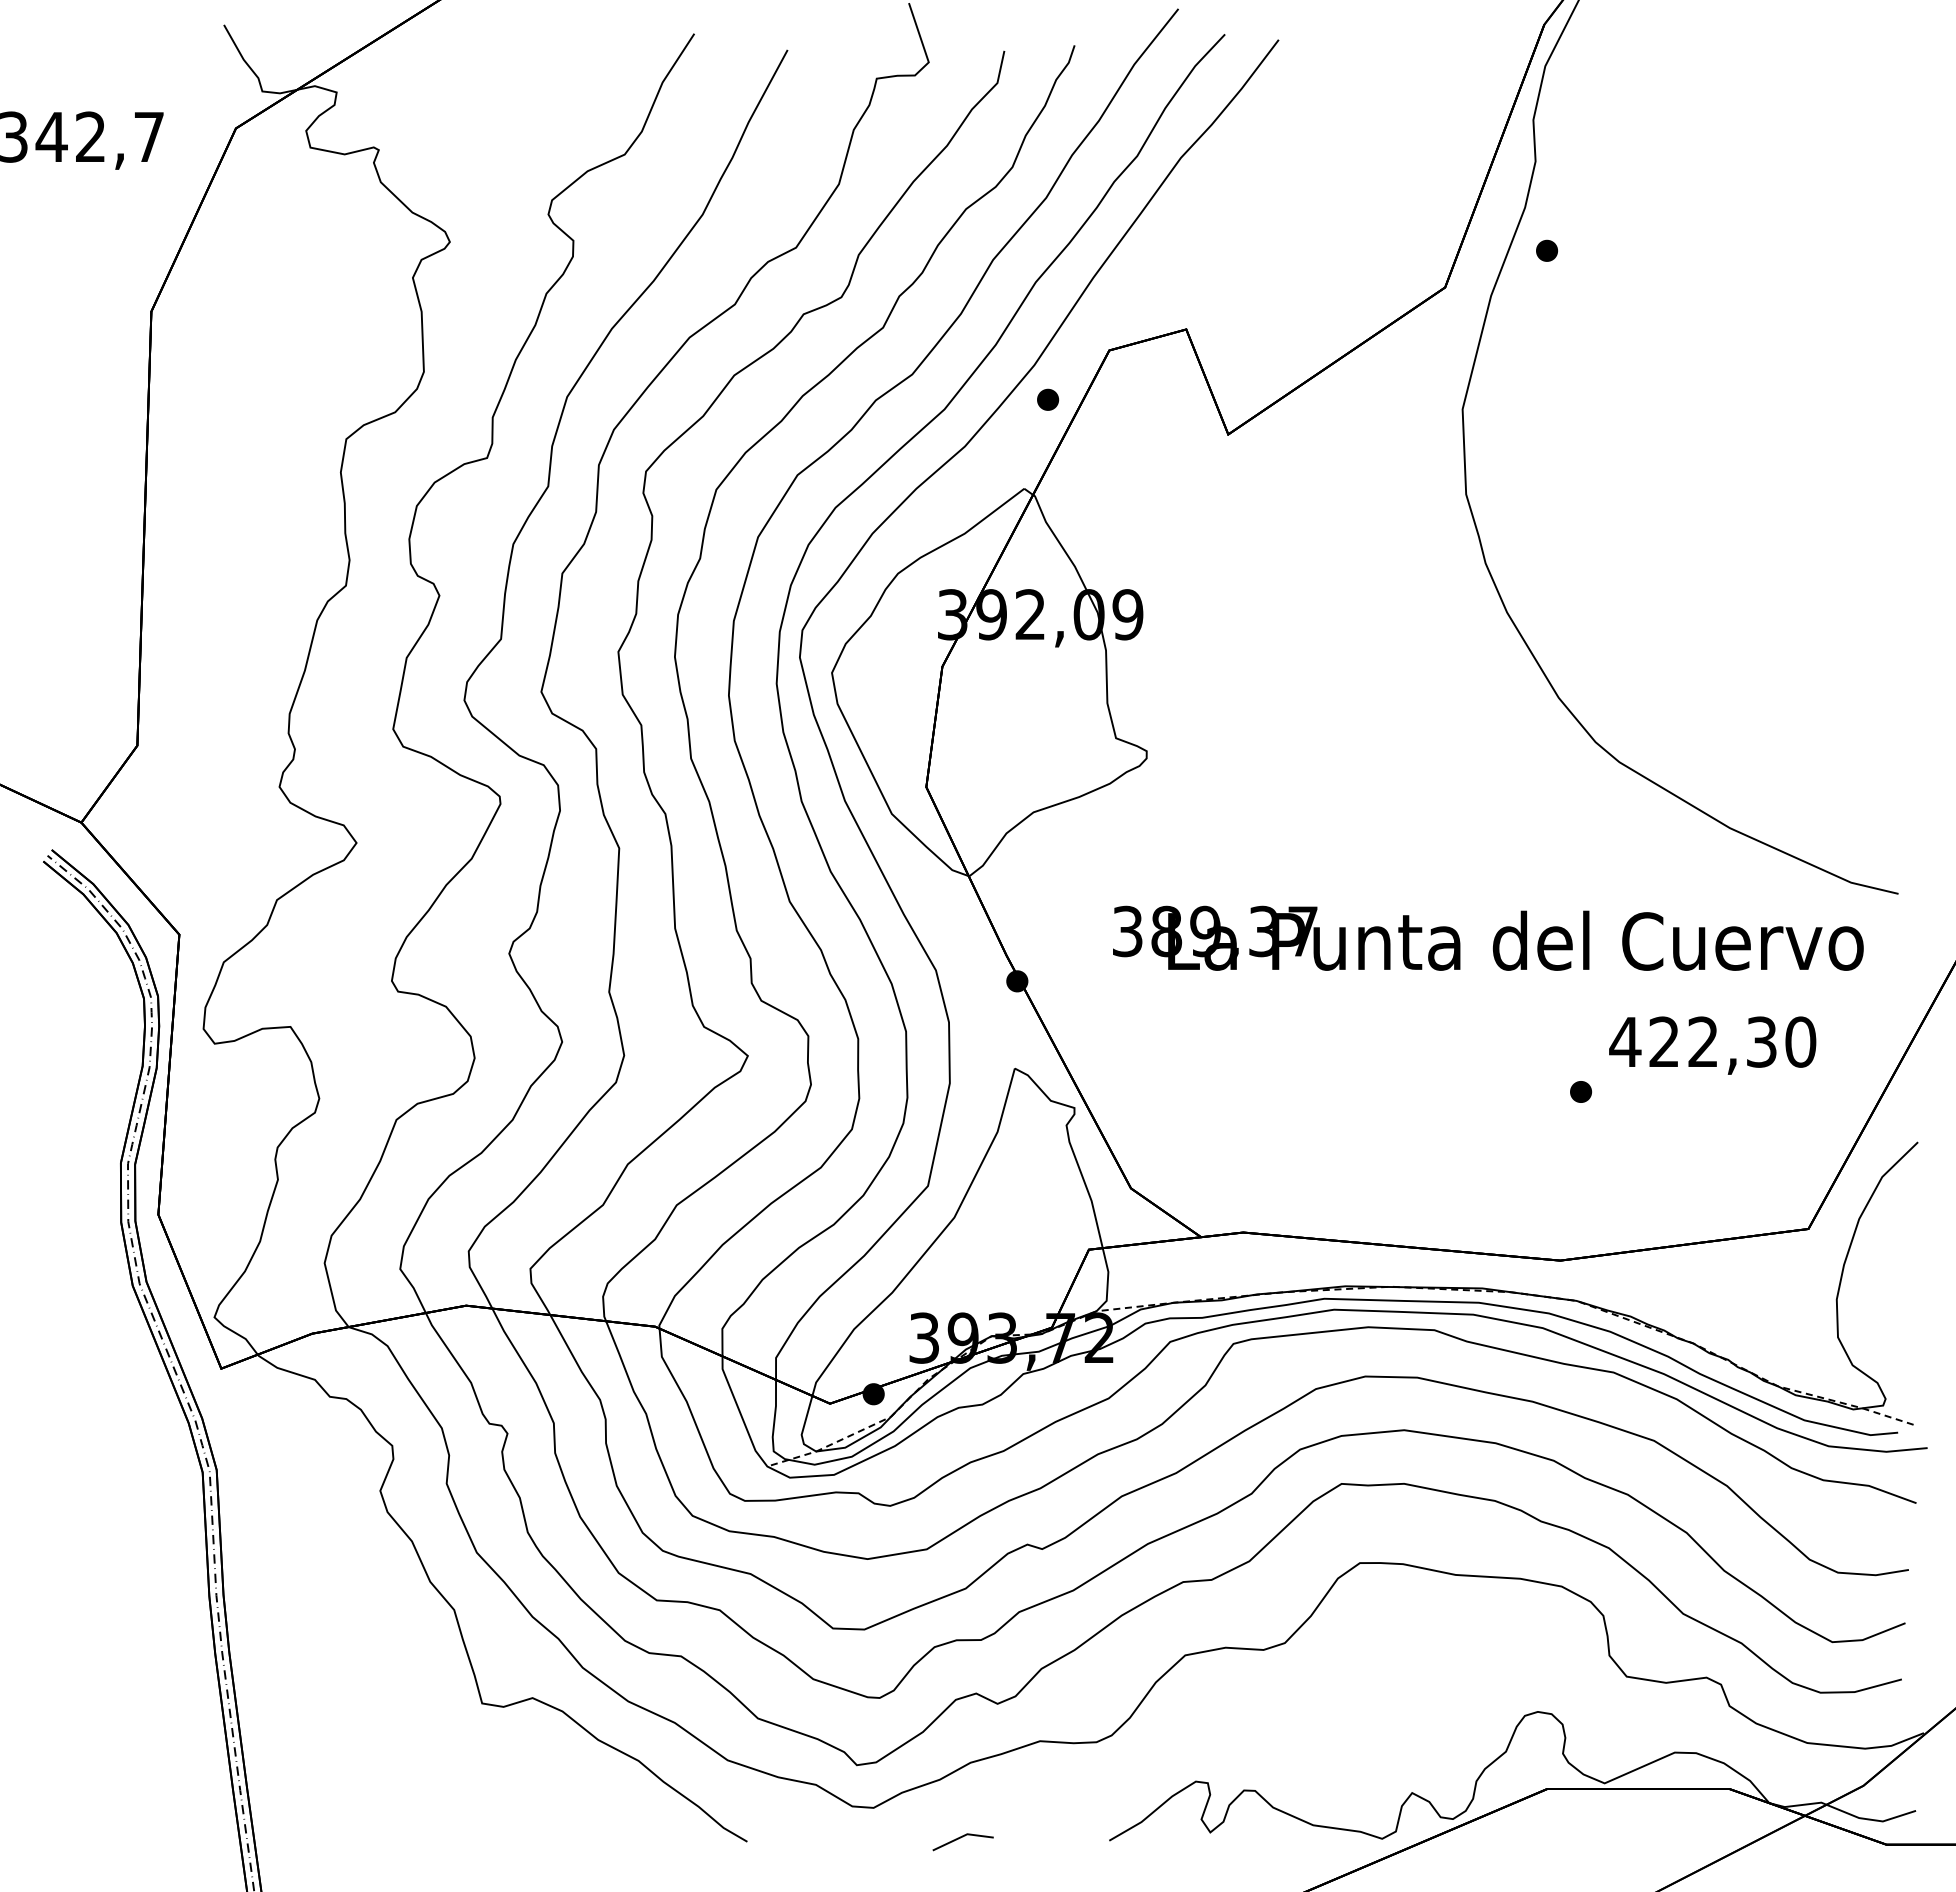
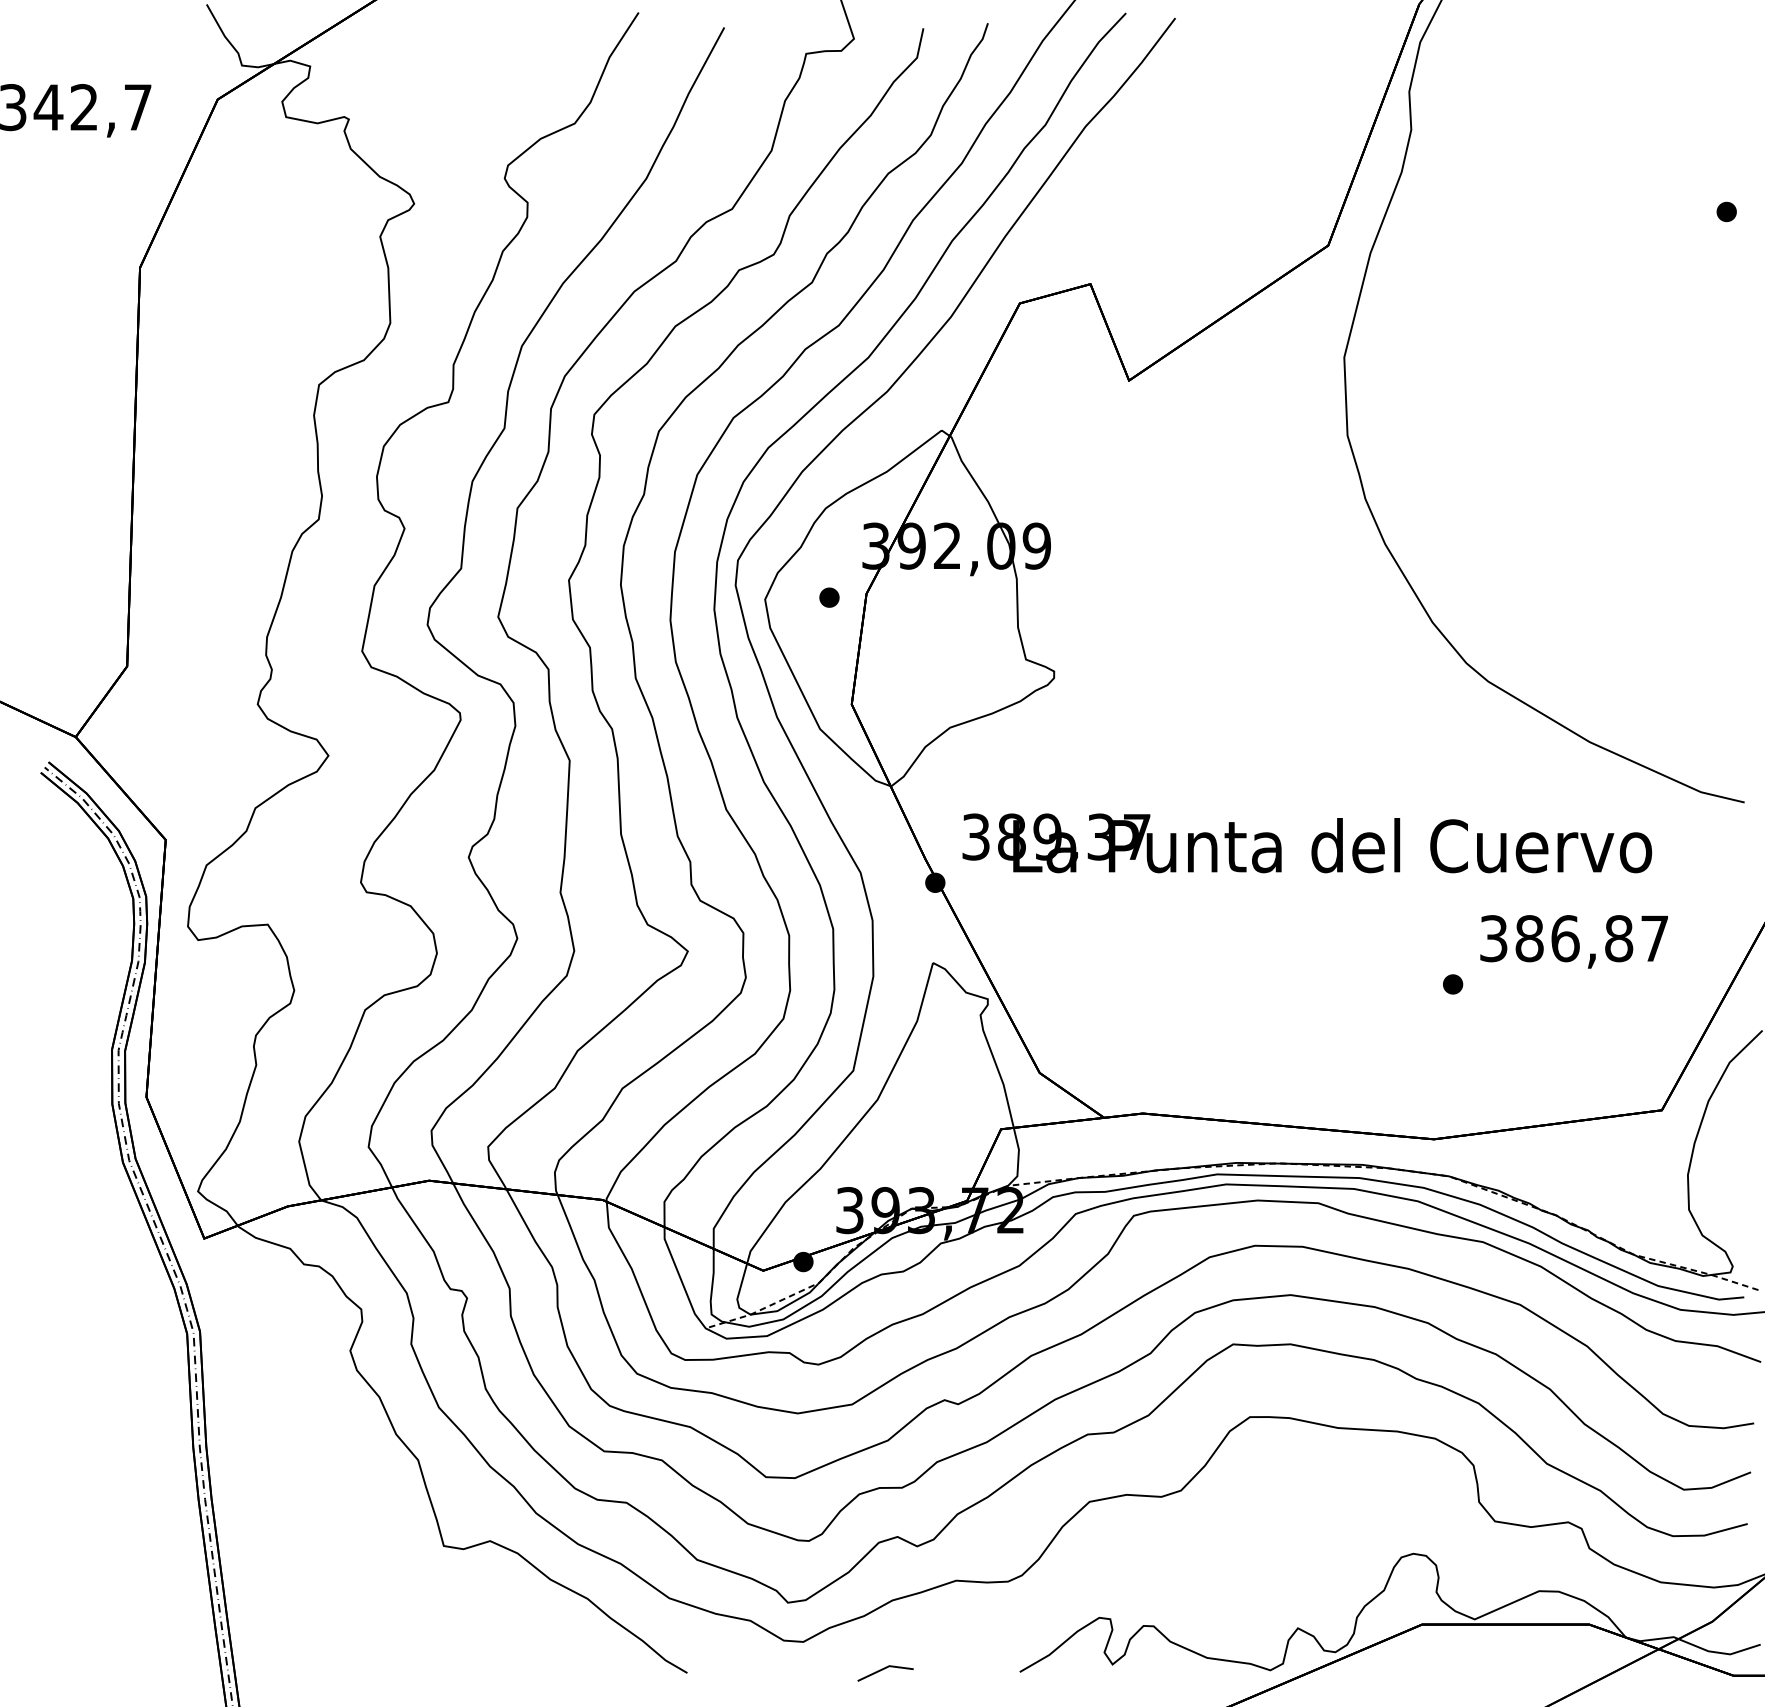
part: (1547, 250) -> (1727, 211), moved
part: (1048, 399) -> (829, 597), moved
text: (1488, 937) -> (1307, 842), moved
text: (1712, 1041) -> (1573, 938), 422,30 -> 386,87

